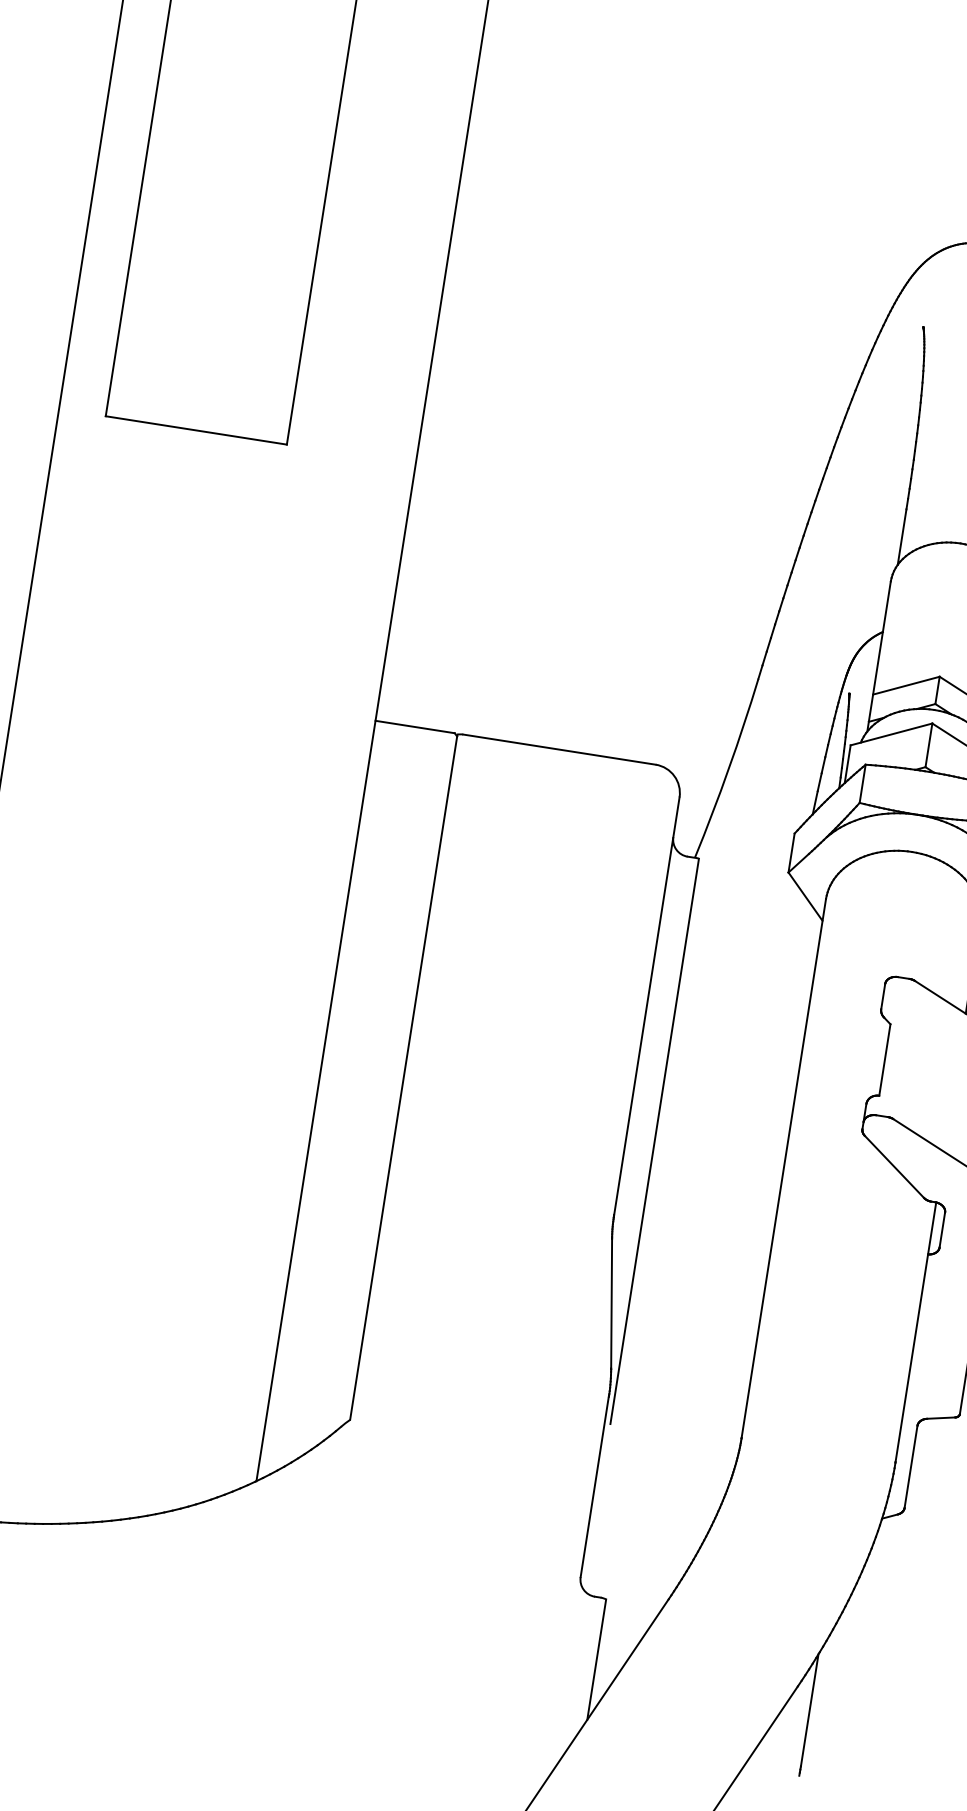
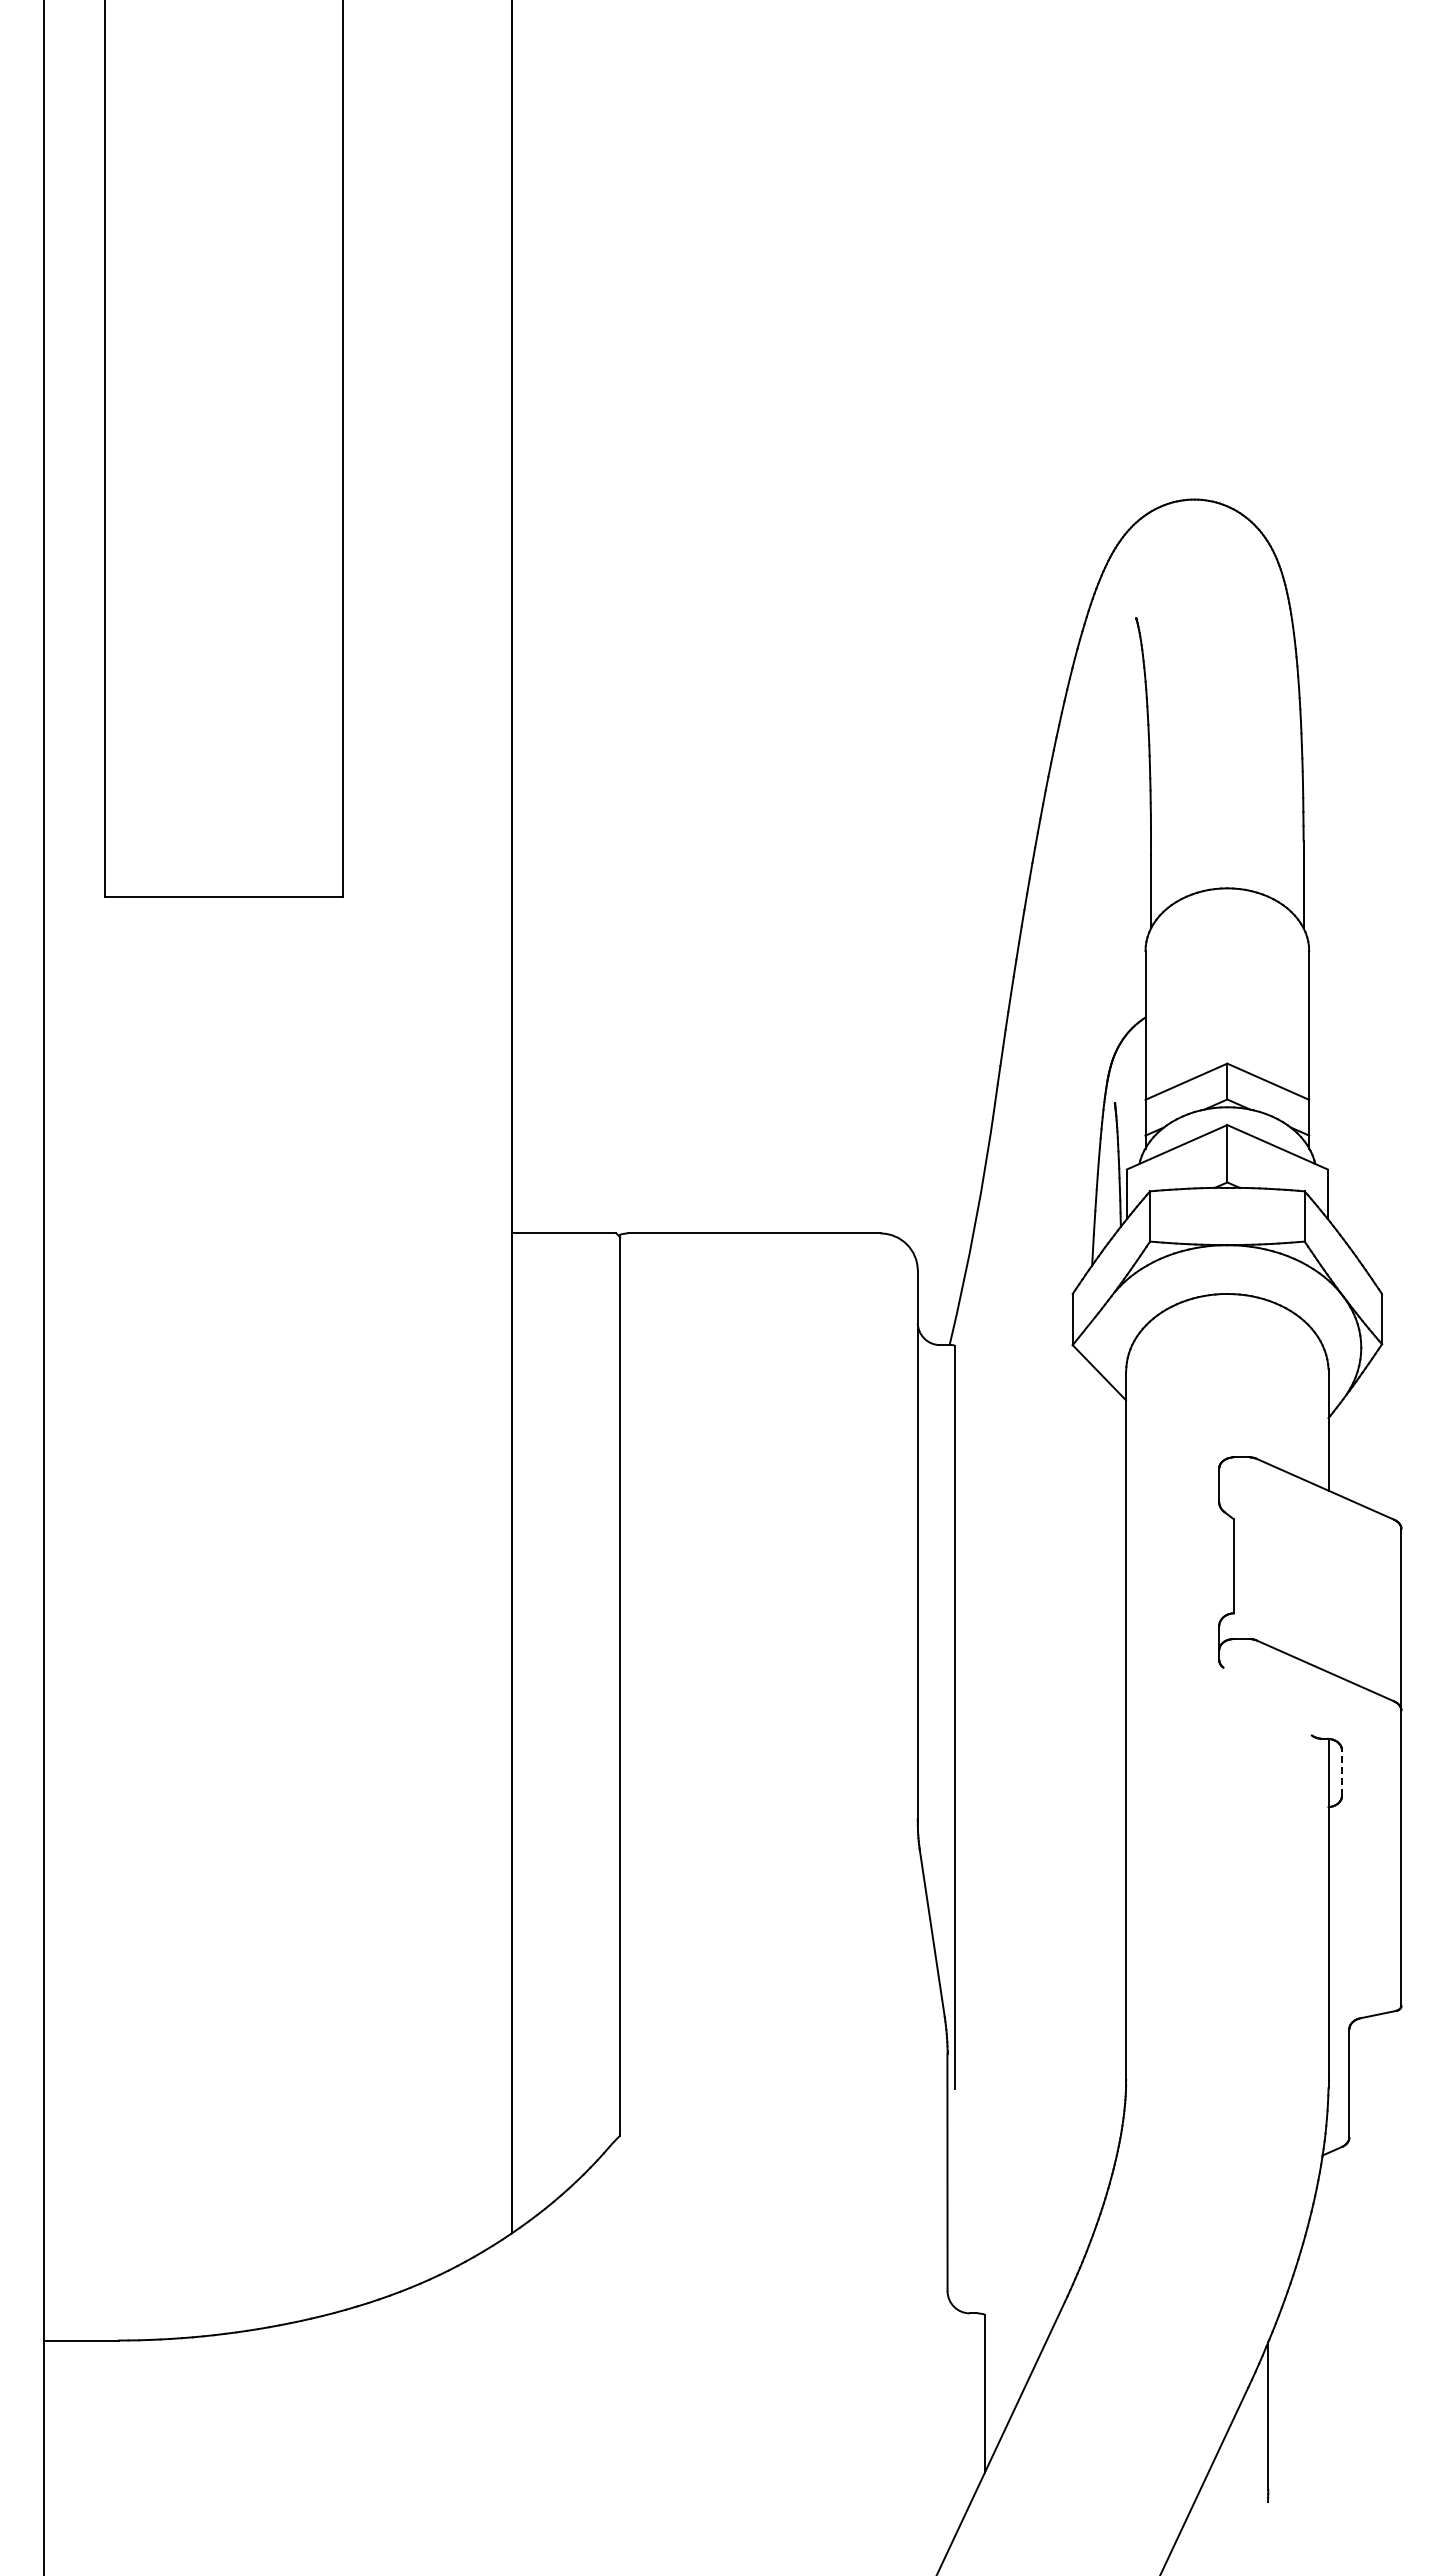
line: (894, 1166) -> (1267, 1701), removed
line: (942, 1229) -> (1341, 1772), solid -> dashed

